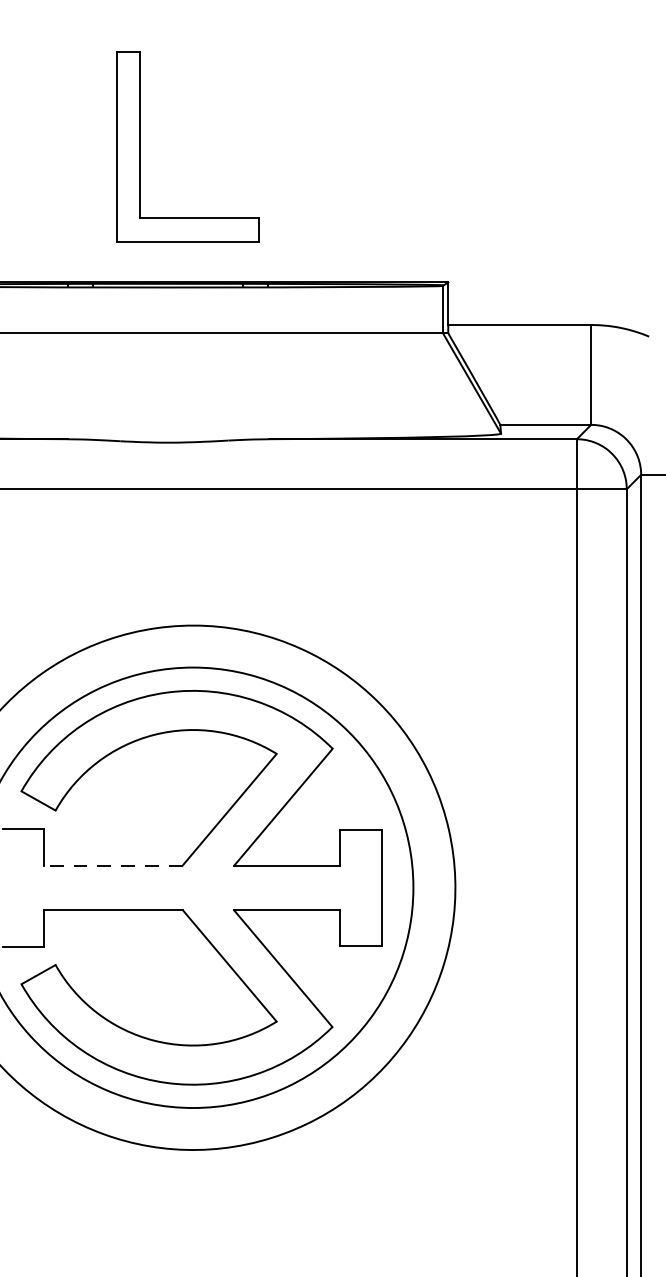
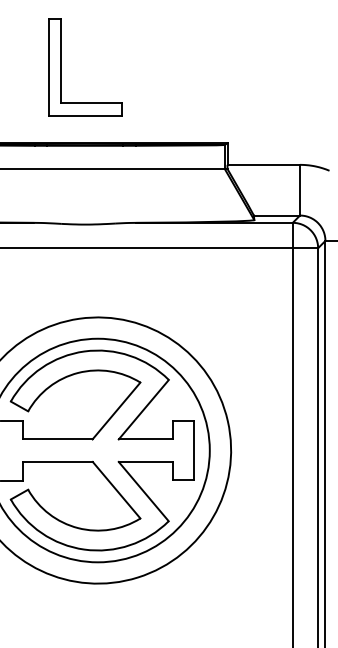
part: (140, 146) -> (61, 67), moved
line: (113, 866) -> (57, 439), dashed -> solid

